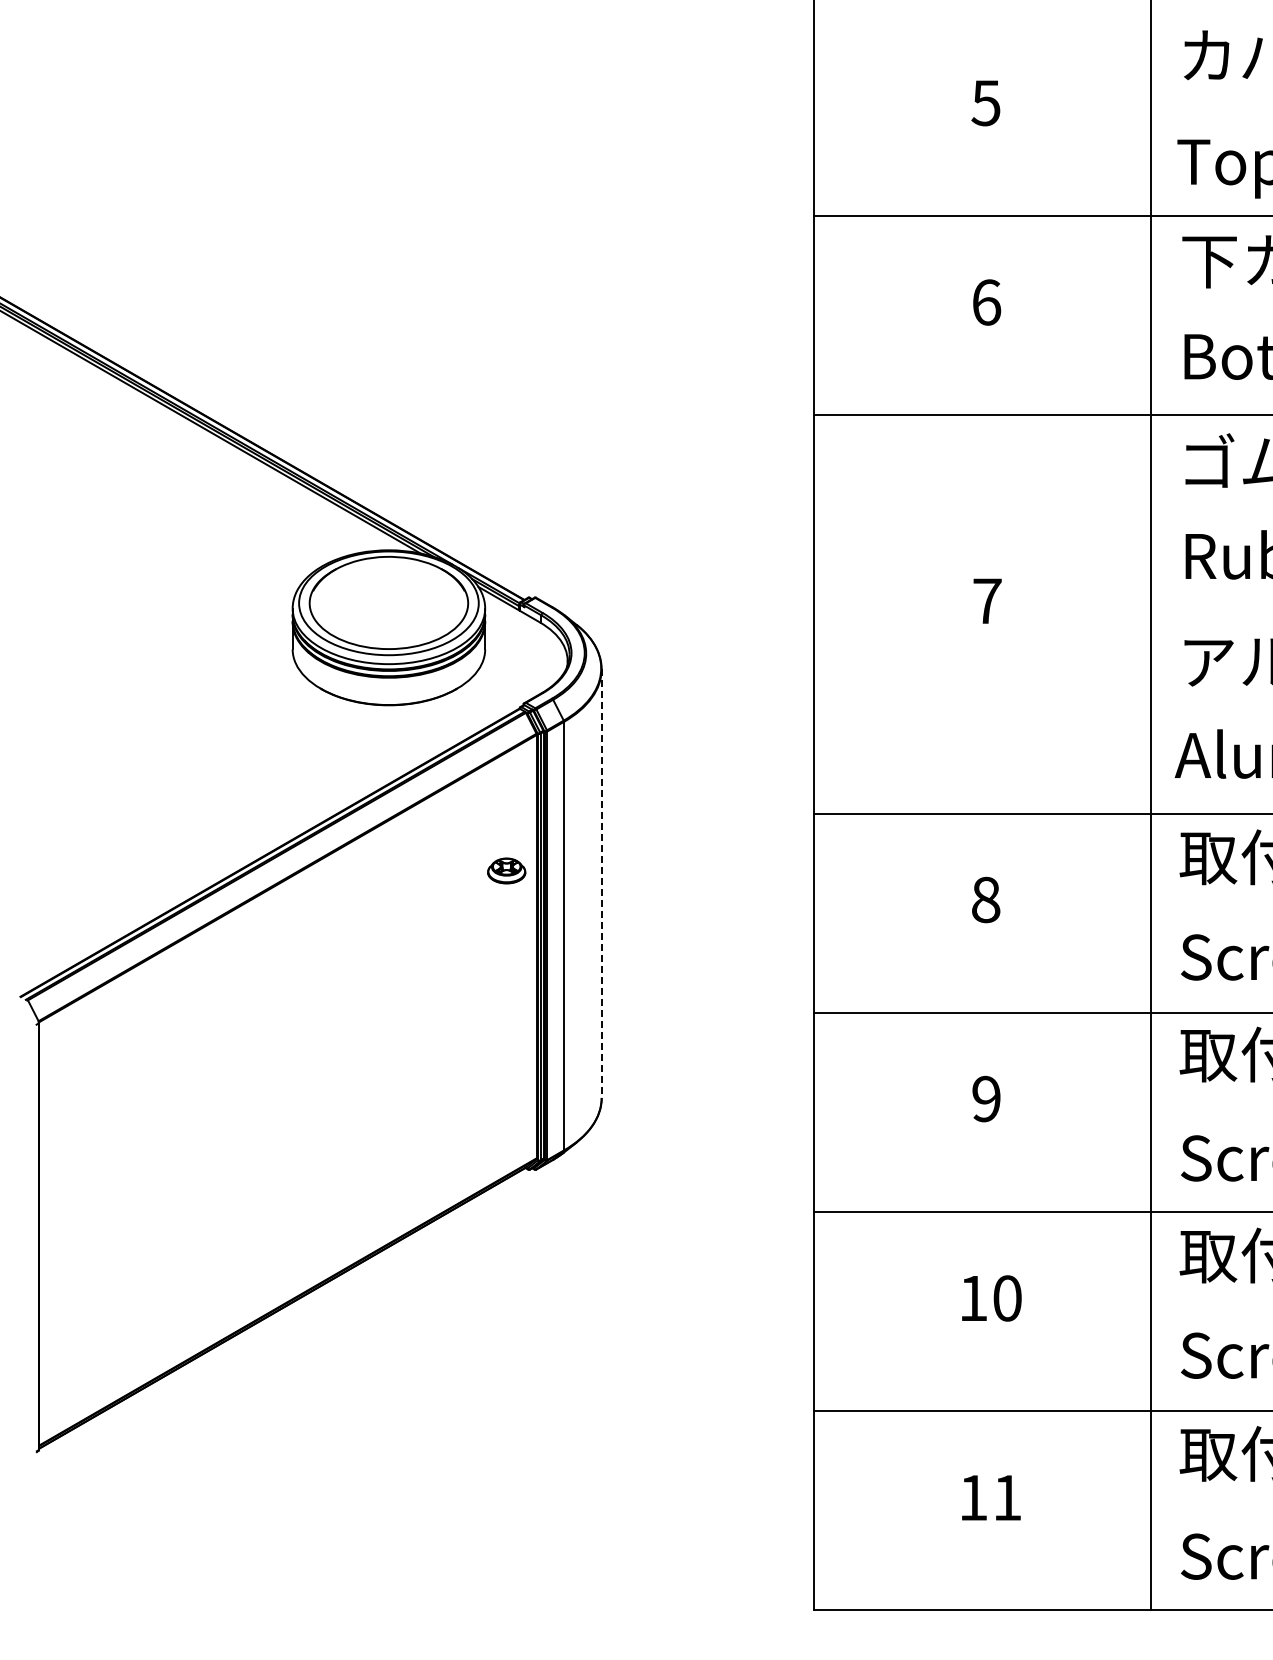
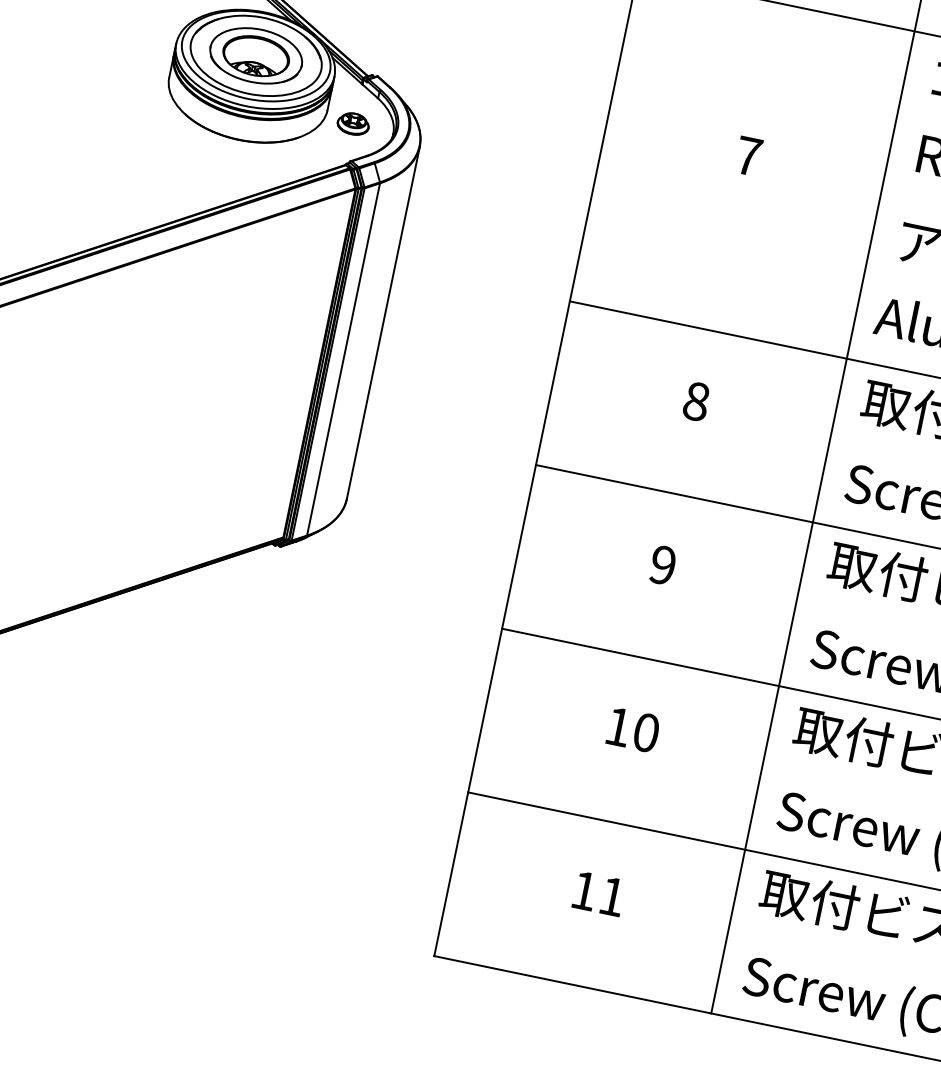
part: (388, 602) -> (256, 55), added
part: (506, 870) -> (353, 123), moved
line: (601, 884) -> (383, 323), dashed -> solid

